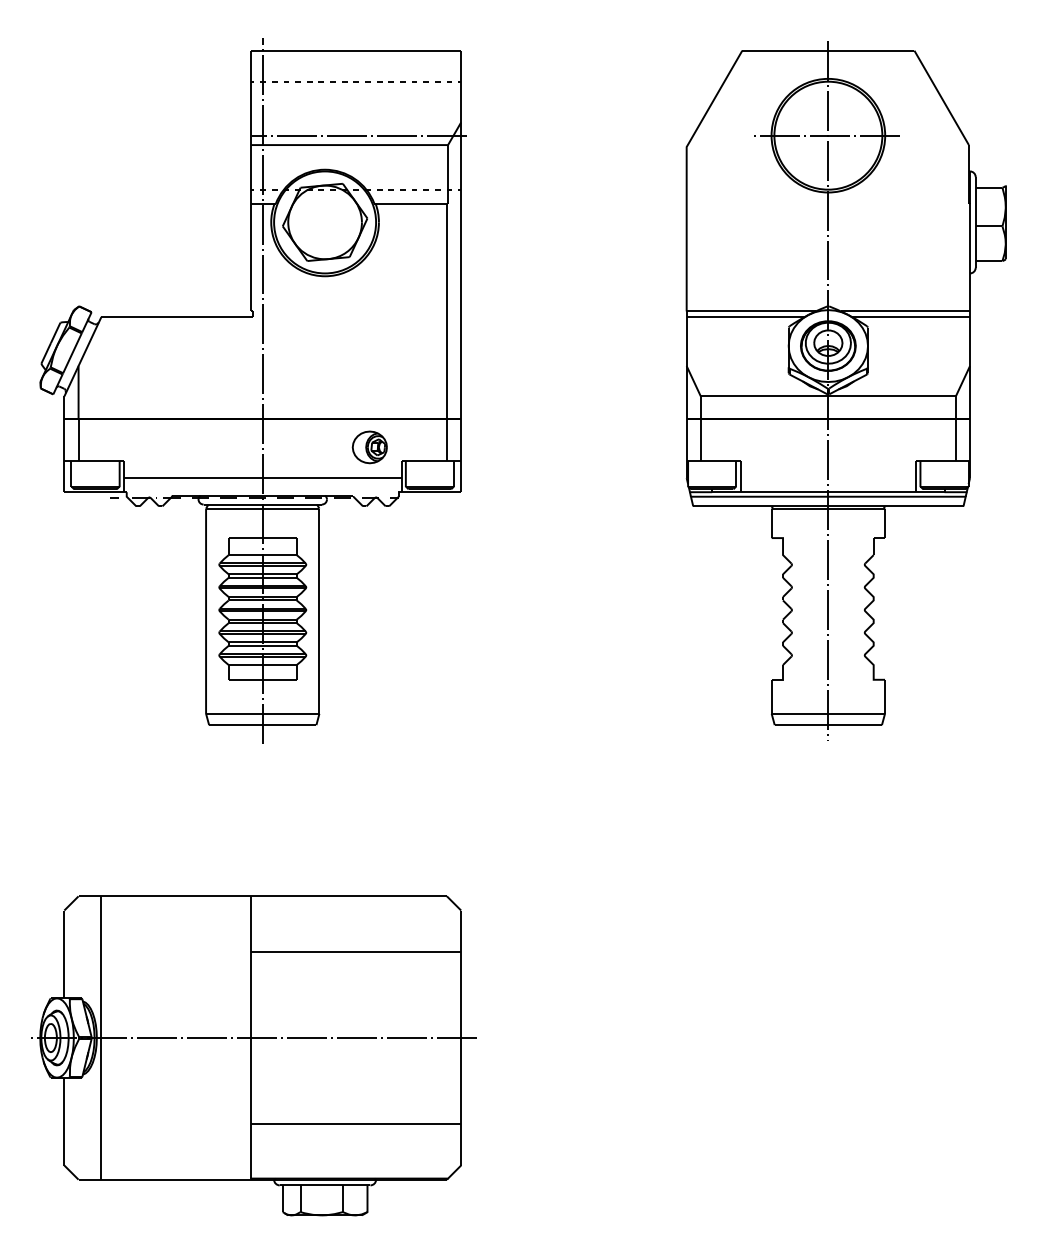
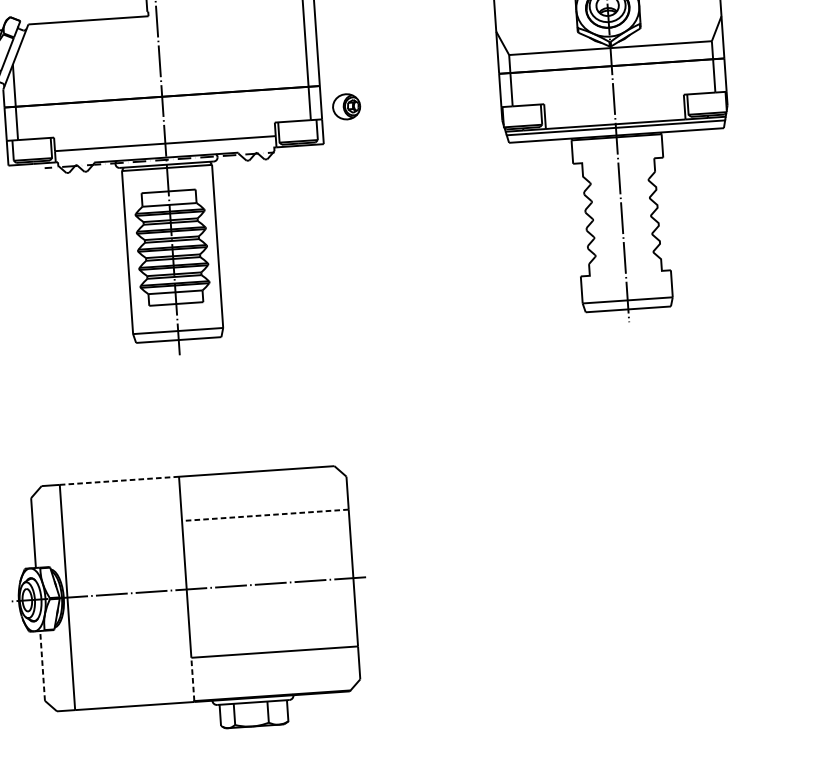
part: (369, 447) -> (346, 106), moved
line: (175, 896) -> (118, 480), solid -> dashed
line: (356, 951) -> (265, 514), solid -> dashed
line: (64, 1121) -> (42, 665), solid -> dashed
line: (251, 1150) -> (192, 678), solid -> dashed

